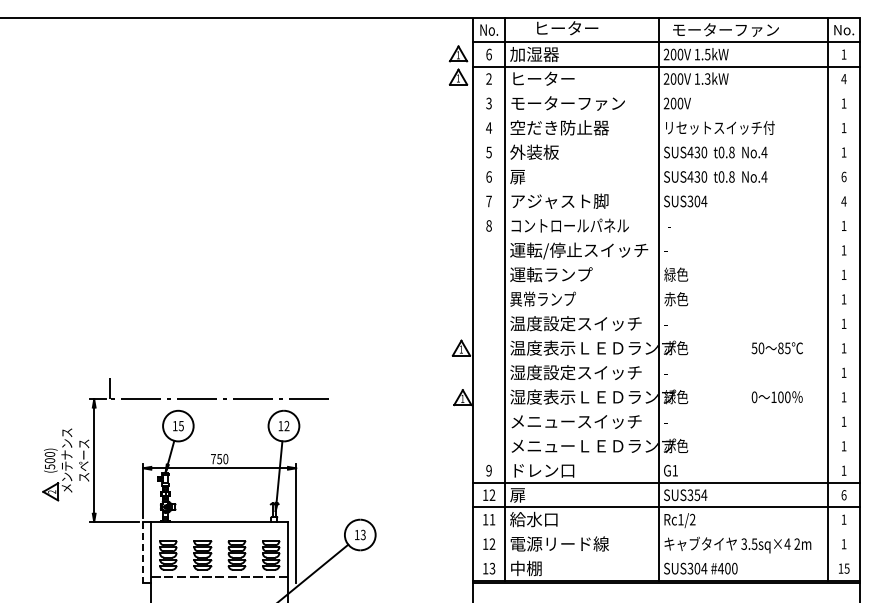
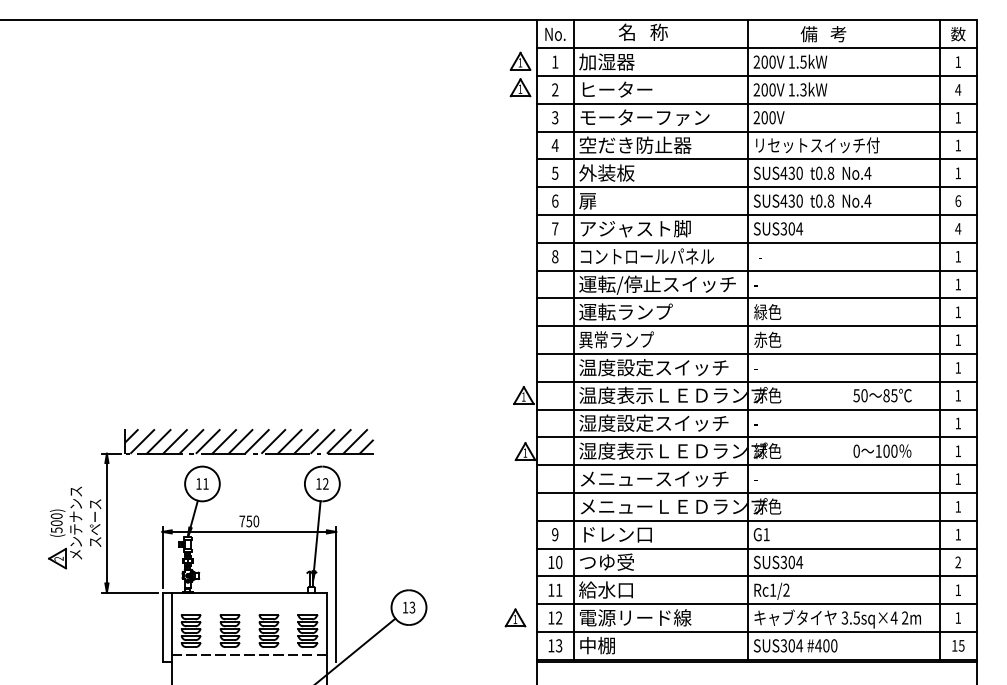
text: (567, 27) -> (644, 31), ヒーター -> 名   称
text: (725, 29) -> (823, 33), モーターファン -> 備   考
text: (844, 29) -> (958, 33), No. -> 数
text: (488, 54) -> (554, 62), 6 -> 1
line: (666, 91) -> (756, 104), added
line: (666, 115) -> (756, 131), added
line: (666, 140) -> (756, 159), added
line: (666, 164) -> (756, 186), added
line: (666, 189) -> (756, 215), added
line: (666, 213) -> (756, 242), added
line: (666, 238) -> (756, 270), added
line: (666, 262) -> (756, 298), added
line: (666, 287) -> (756, 326), added
line: (666, 311) -> (756, 353), added
line: (666, 336) -> (756, 382), added
line: (666, 360) -> (756, 409), added
line: (666, 385) -> (756, 437), added
hatch: (219, 388) -> (249, 441), added
line: (666, 409) -> (756, 465), added
text: (181, 426) -> (206, 484), 15 -> 11
line: (666, 434) -> (756, 493), added
line: (666, 458) -> (756, 520), added
text: (534, 494) -> (606, 561), 扉 -> つゆ受
text: (697, 494) -> (791, 561), SUS354 -> SUS304
text: (492, 495) -> (559, 562), 12 -> 10
text: (843, 495) -> (957, 562), 6 -> 2
line: (666, 531) -> (756, 603), added
part: (453, 543) -> (514, 617), added
line: (143, 552) -> (162, 627), dashed -> solid
line: (666, 556) -> (756, 632), added

